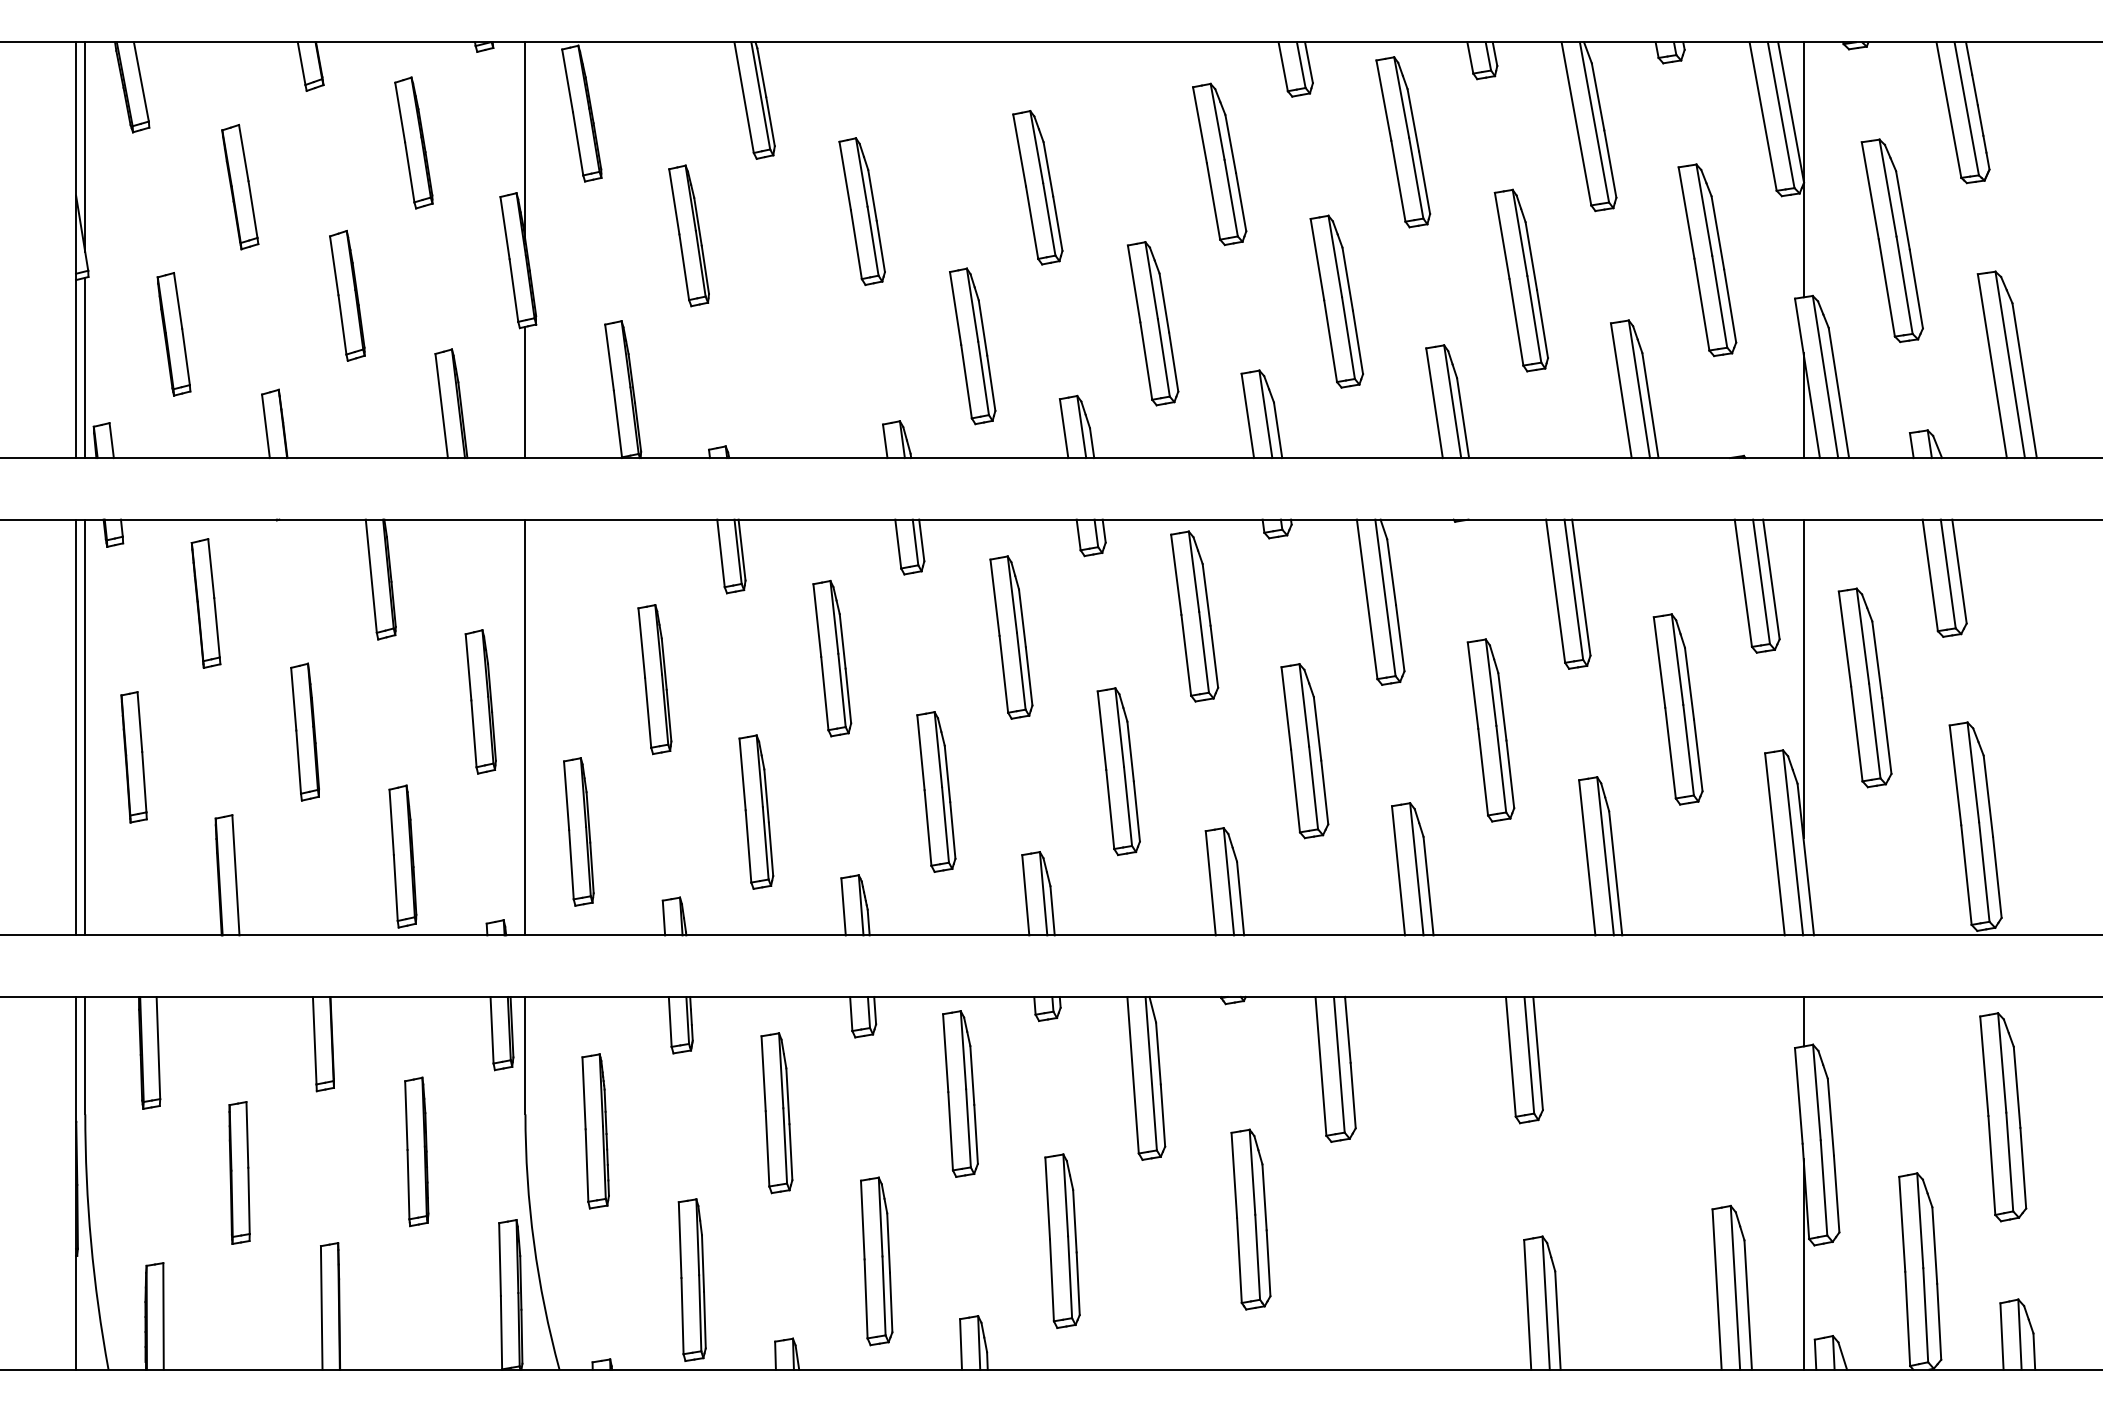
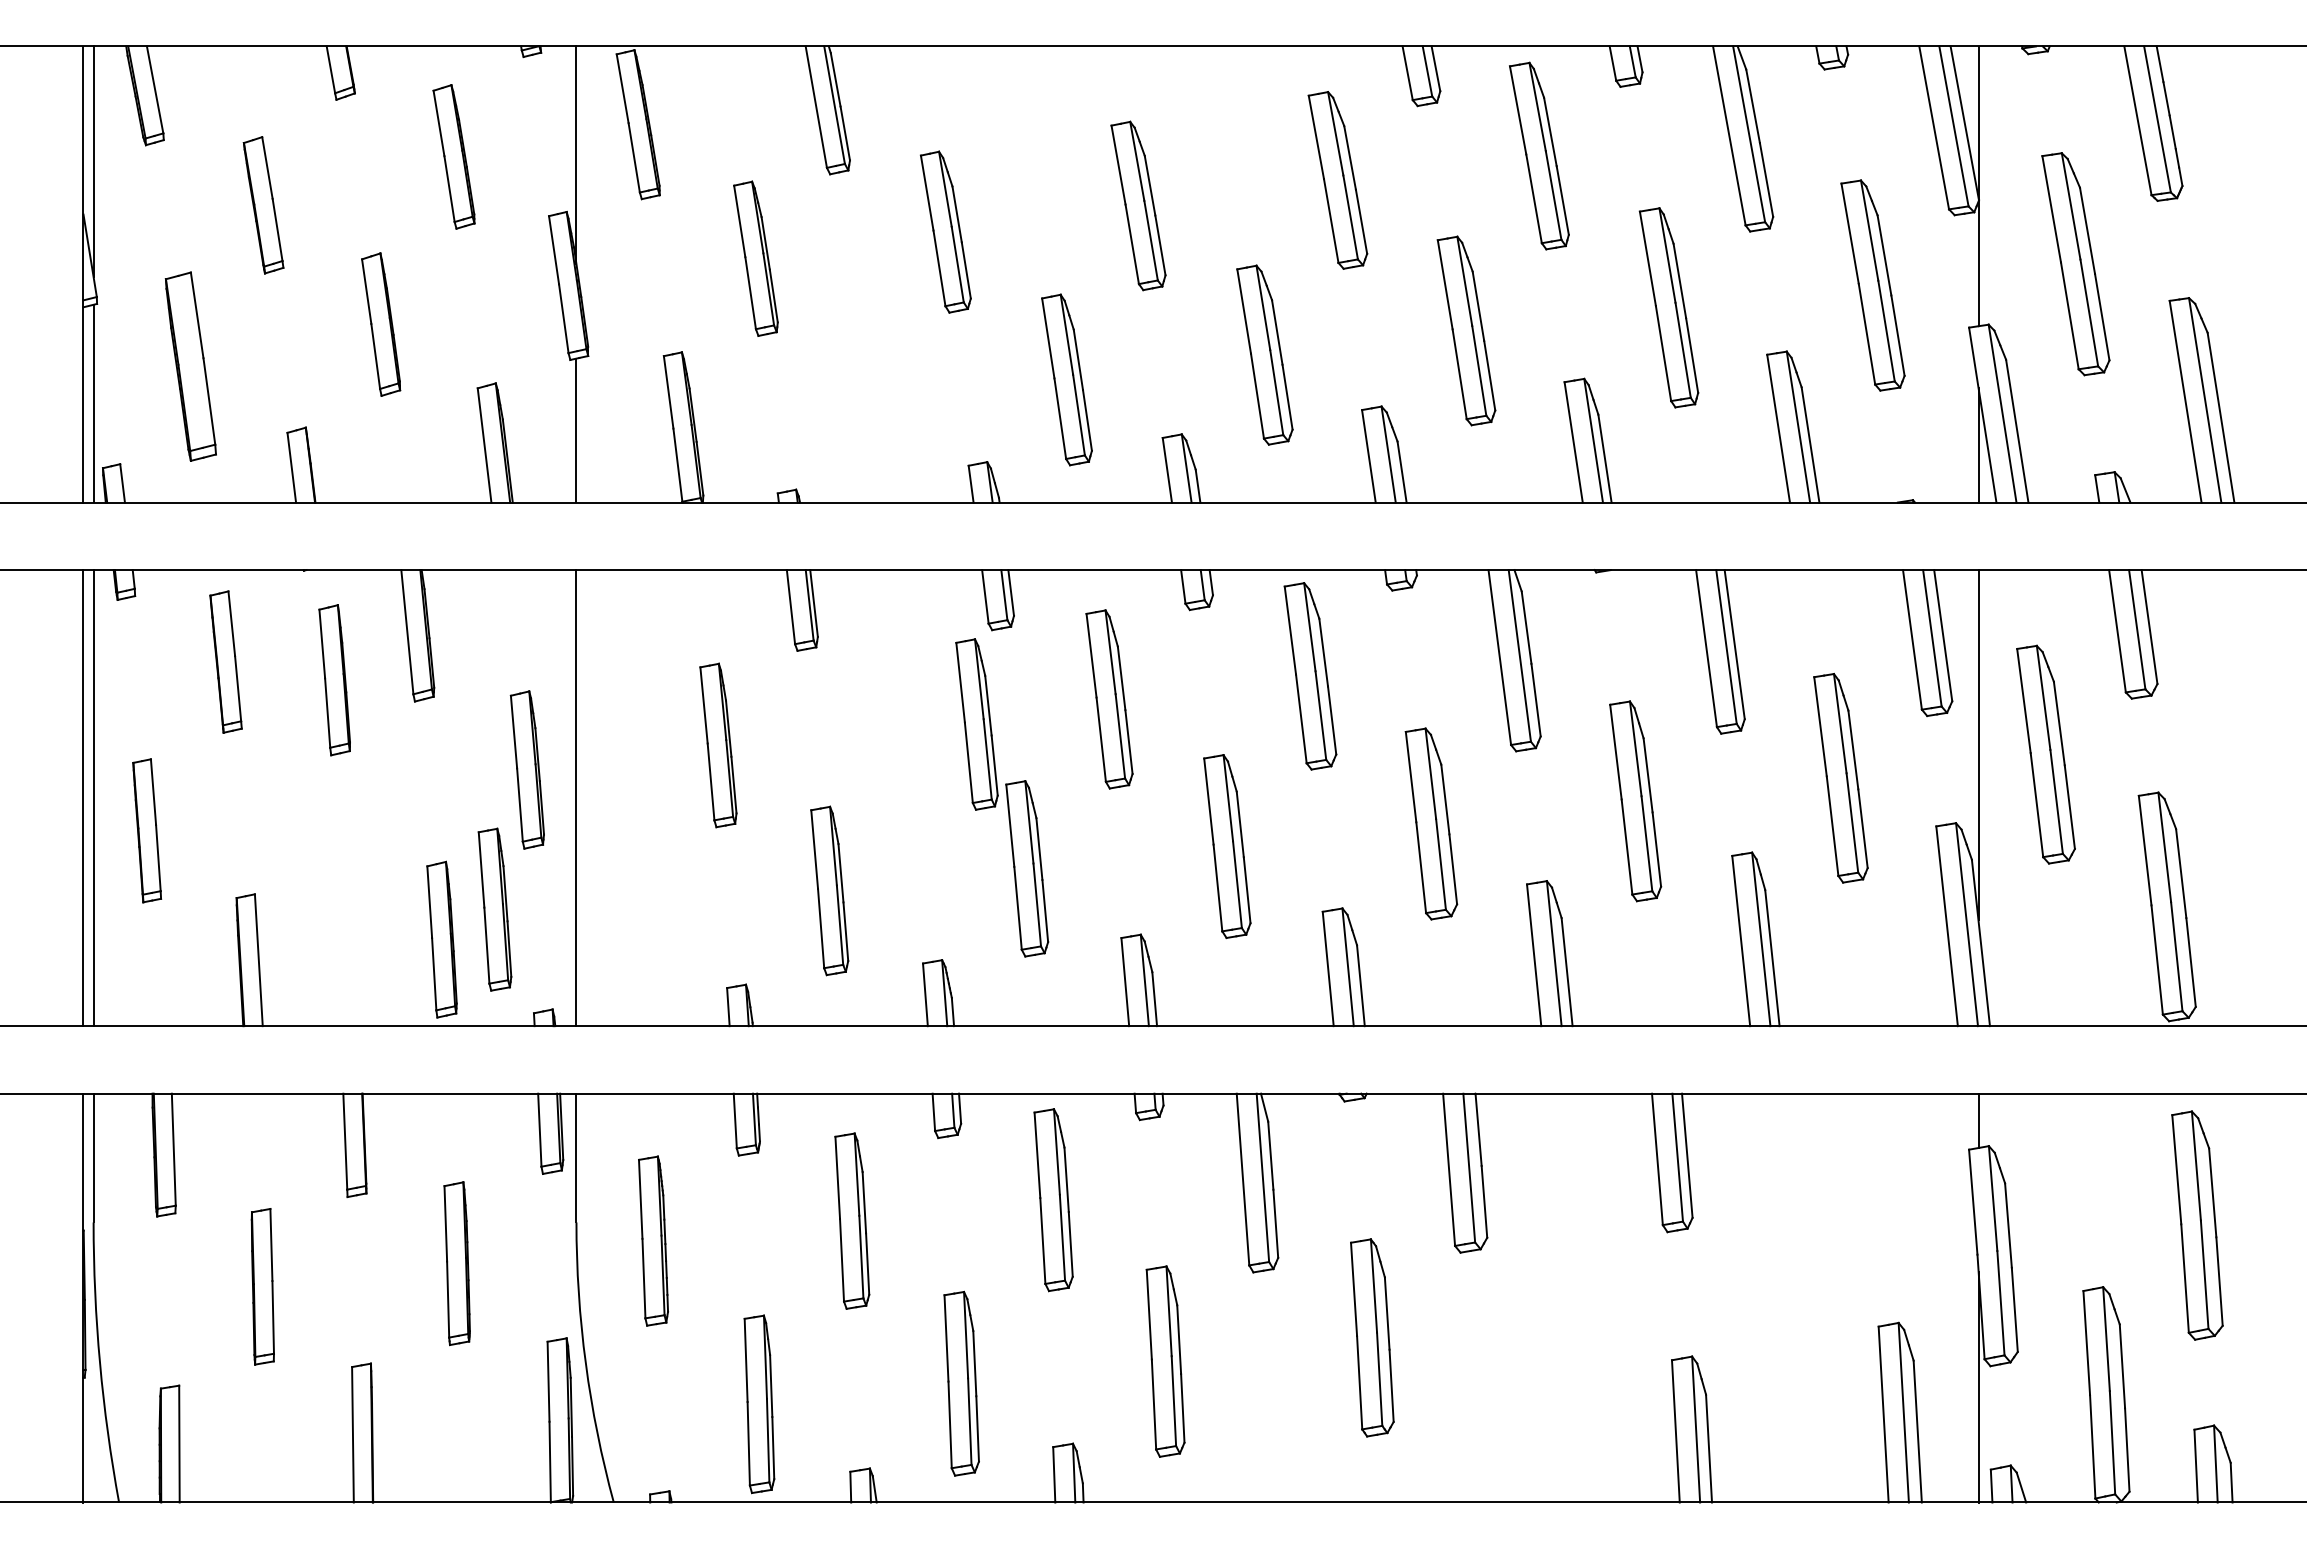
part: (173, 334) -> (190, 366), size x1.4
part: (831, 658) -> (976, 724), moved
part: (304, 732) -> (334, 680), moved
part: (578, 831) -> (494, 909), moved

